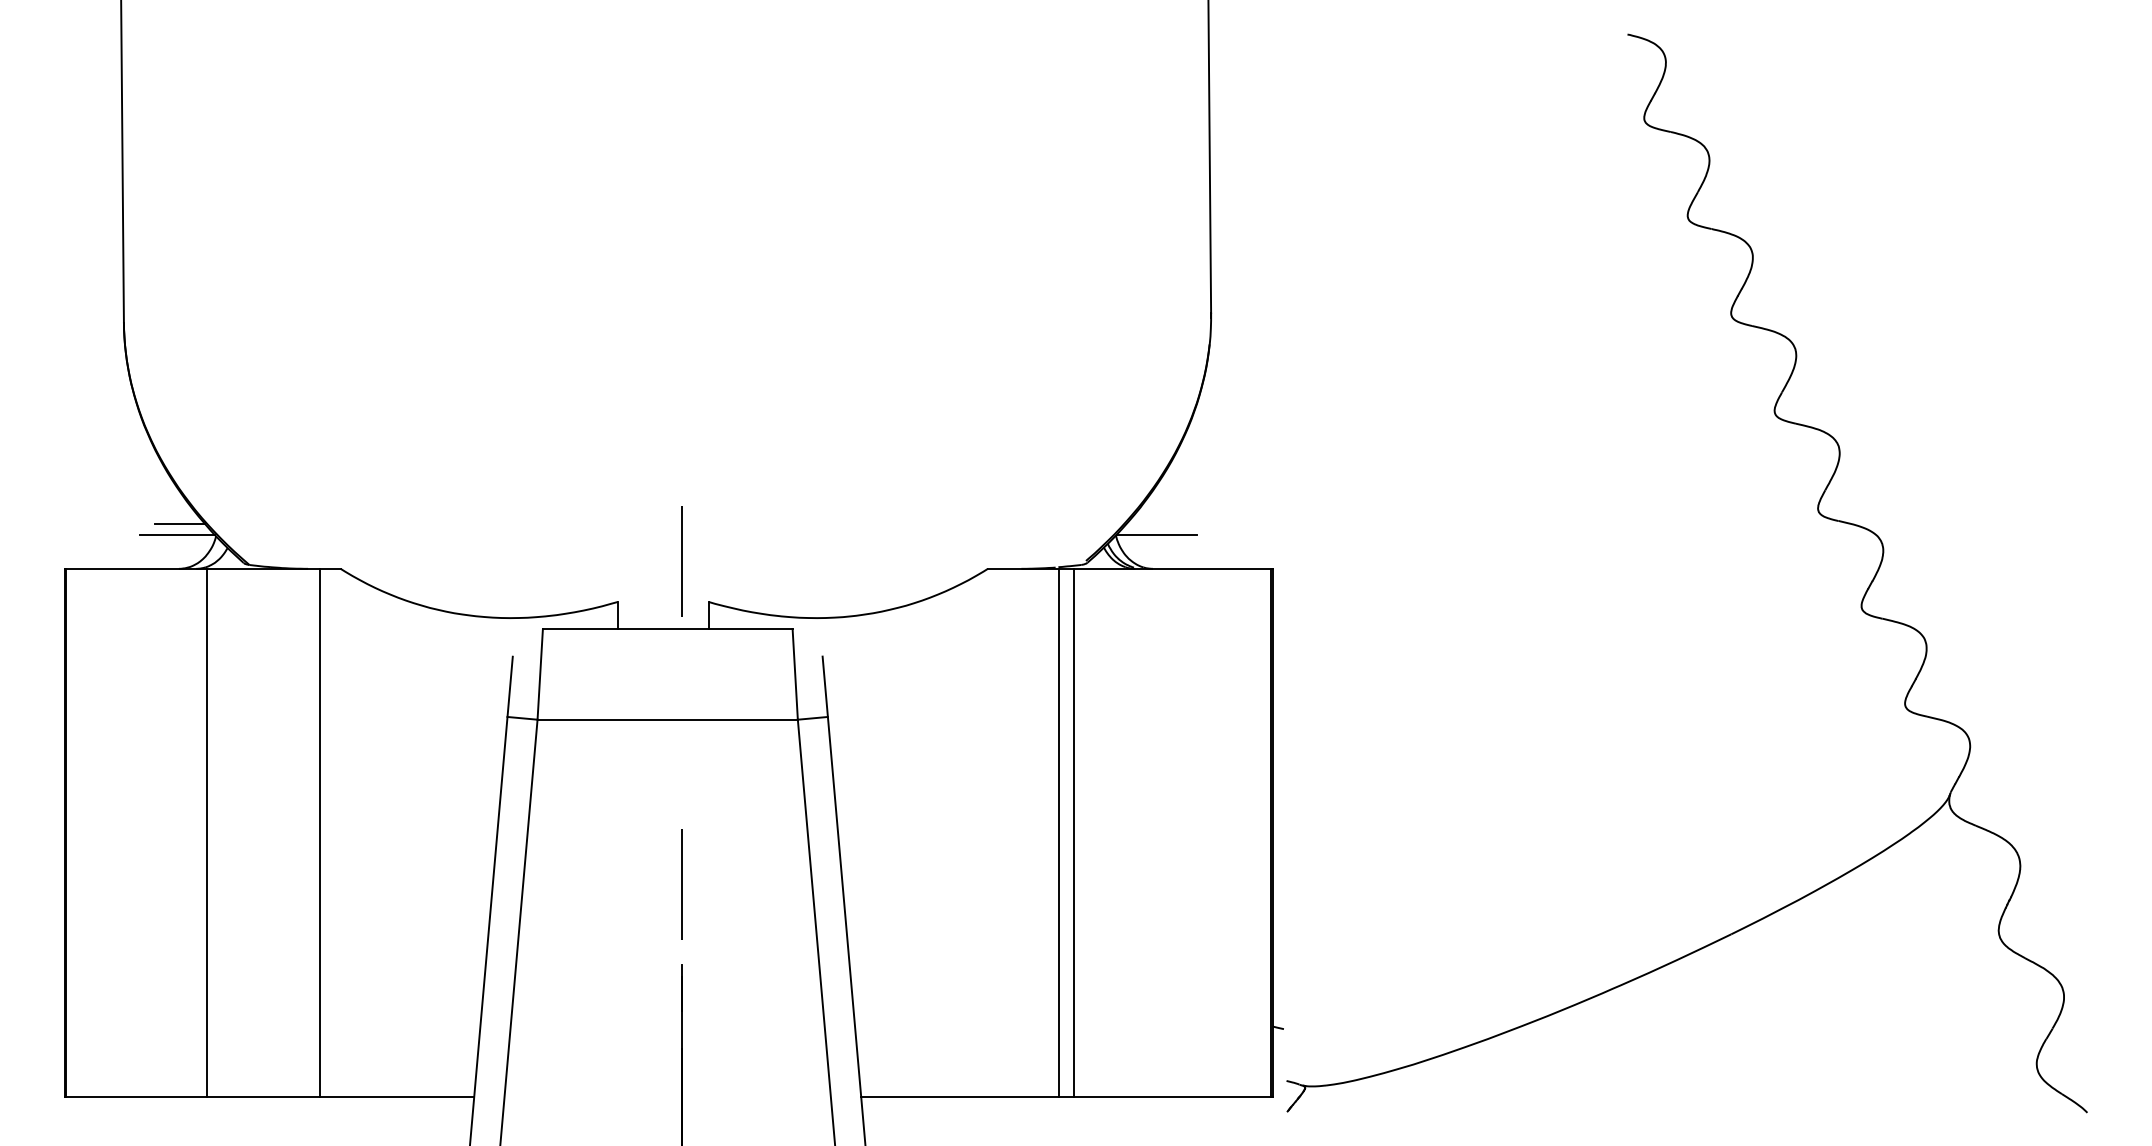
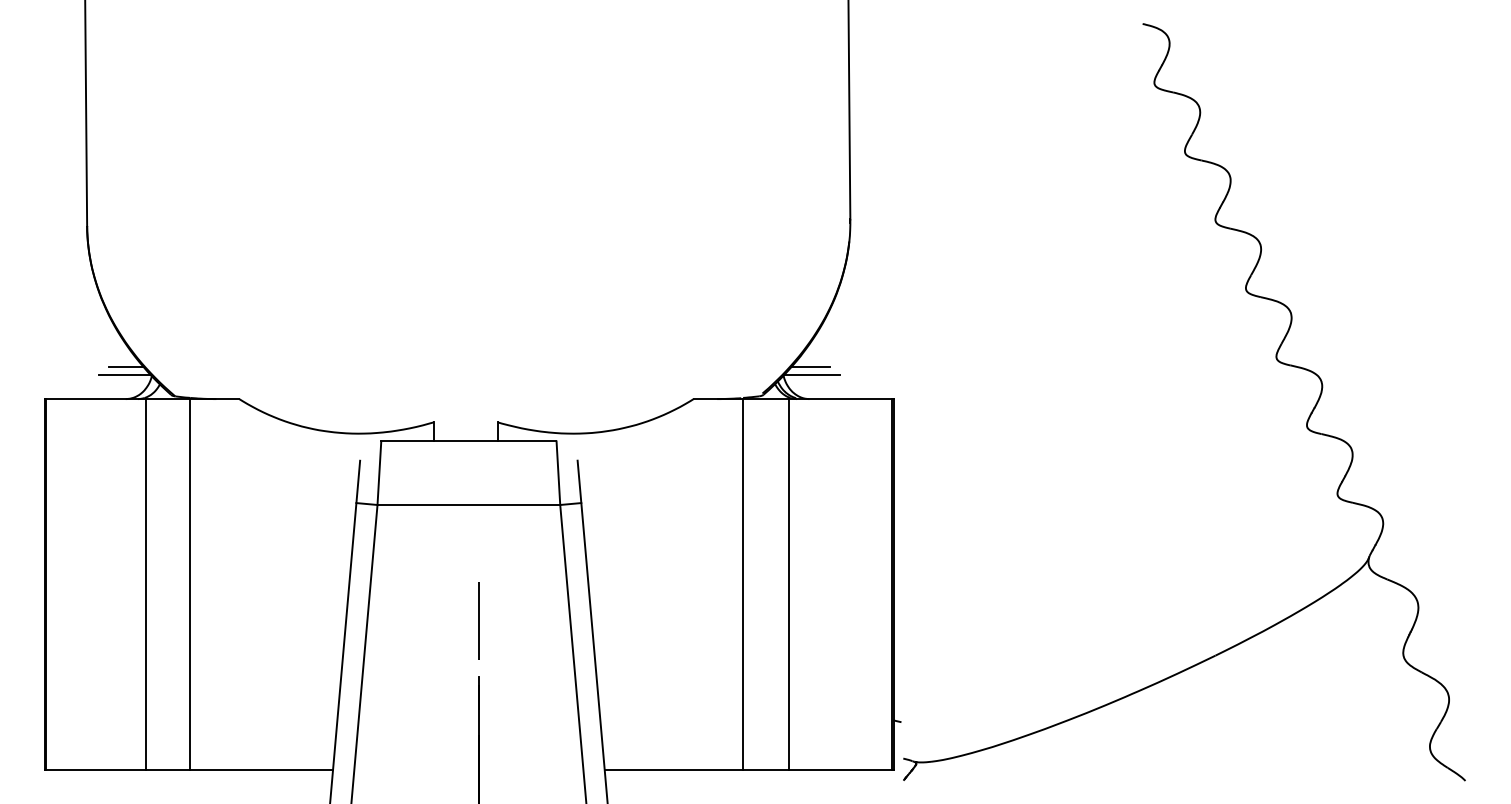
line: (1153, 523) -> (809, 367), added
line: (681, 561) -> (478, 393), removed
line: (319, 832) -> (190, 584), moved
line: (1074, 832) -> (788, 584), moved

